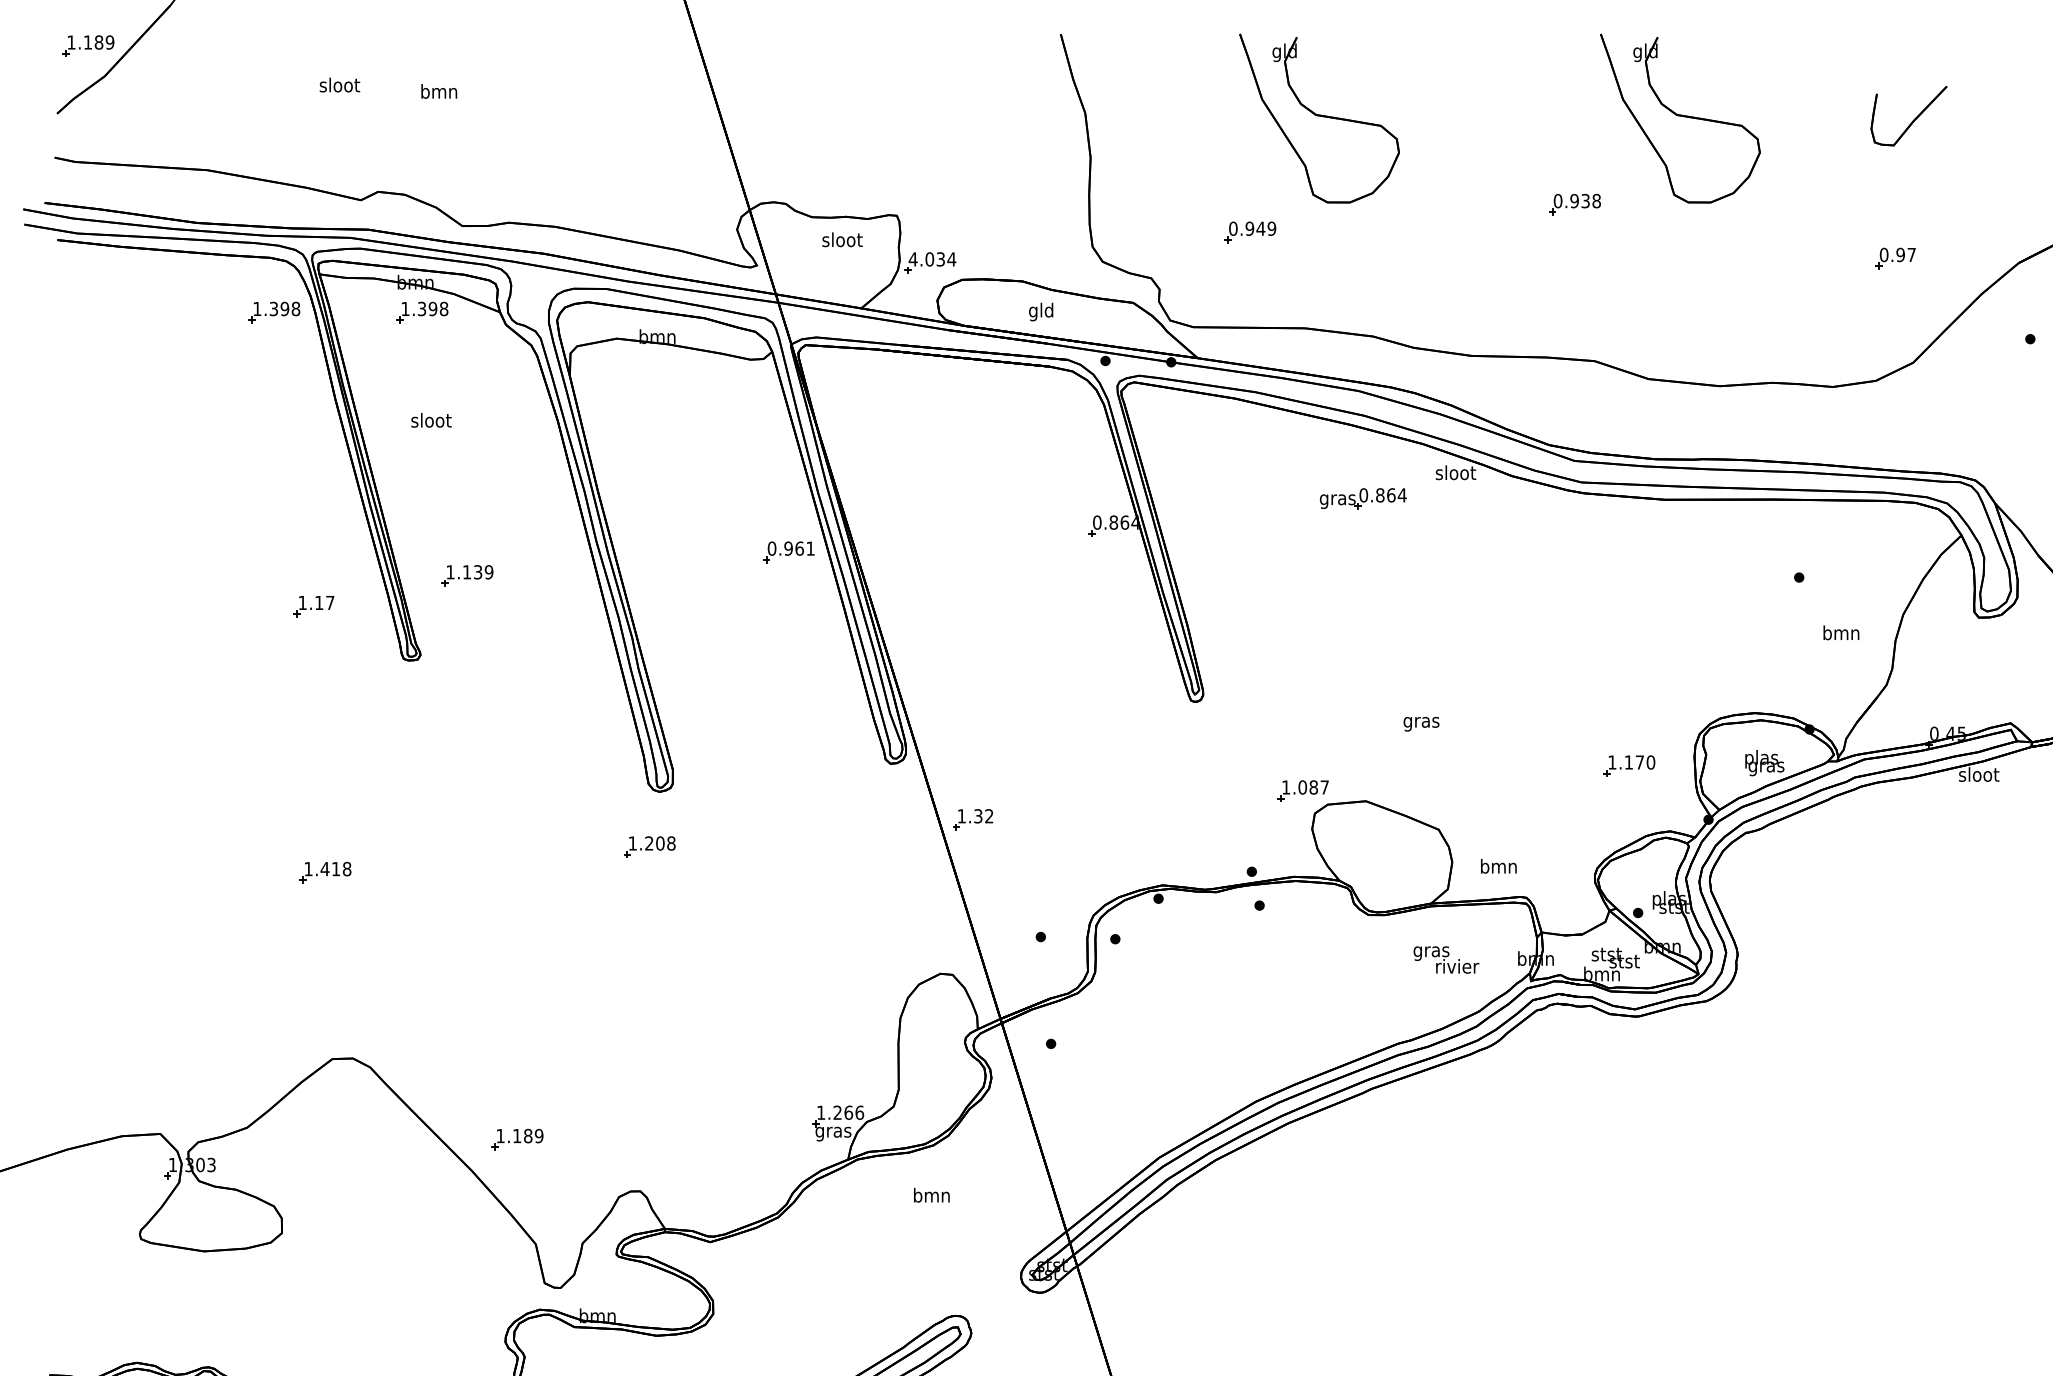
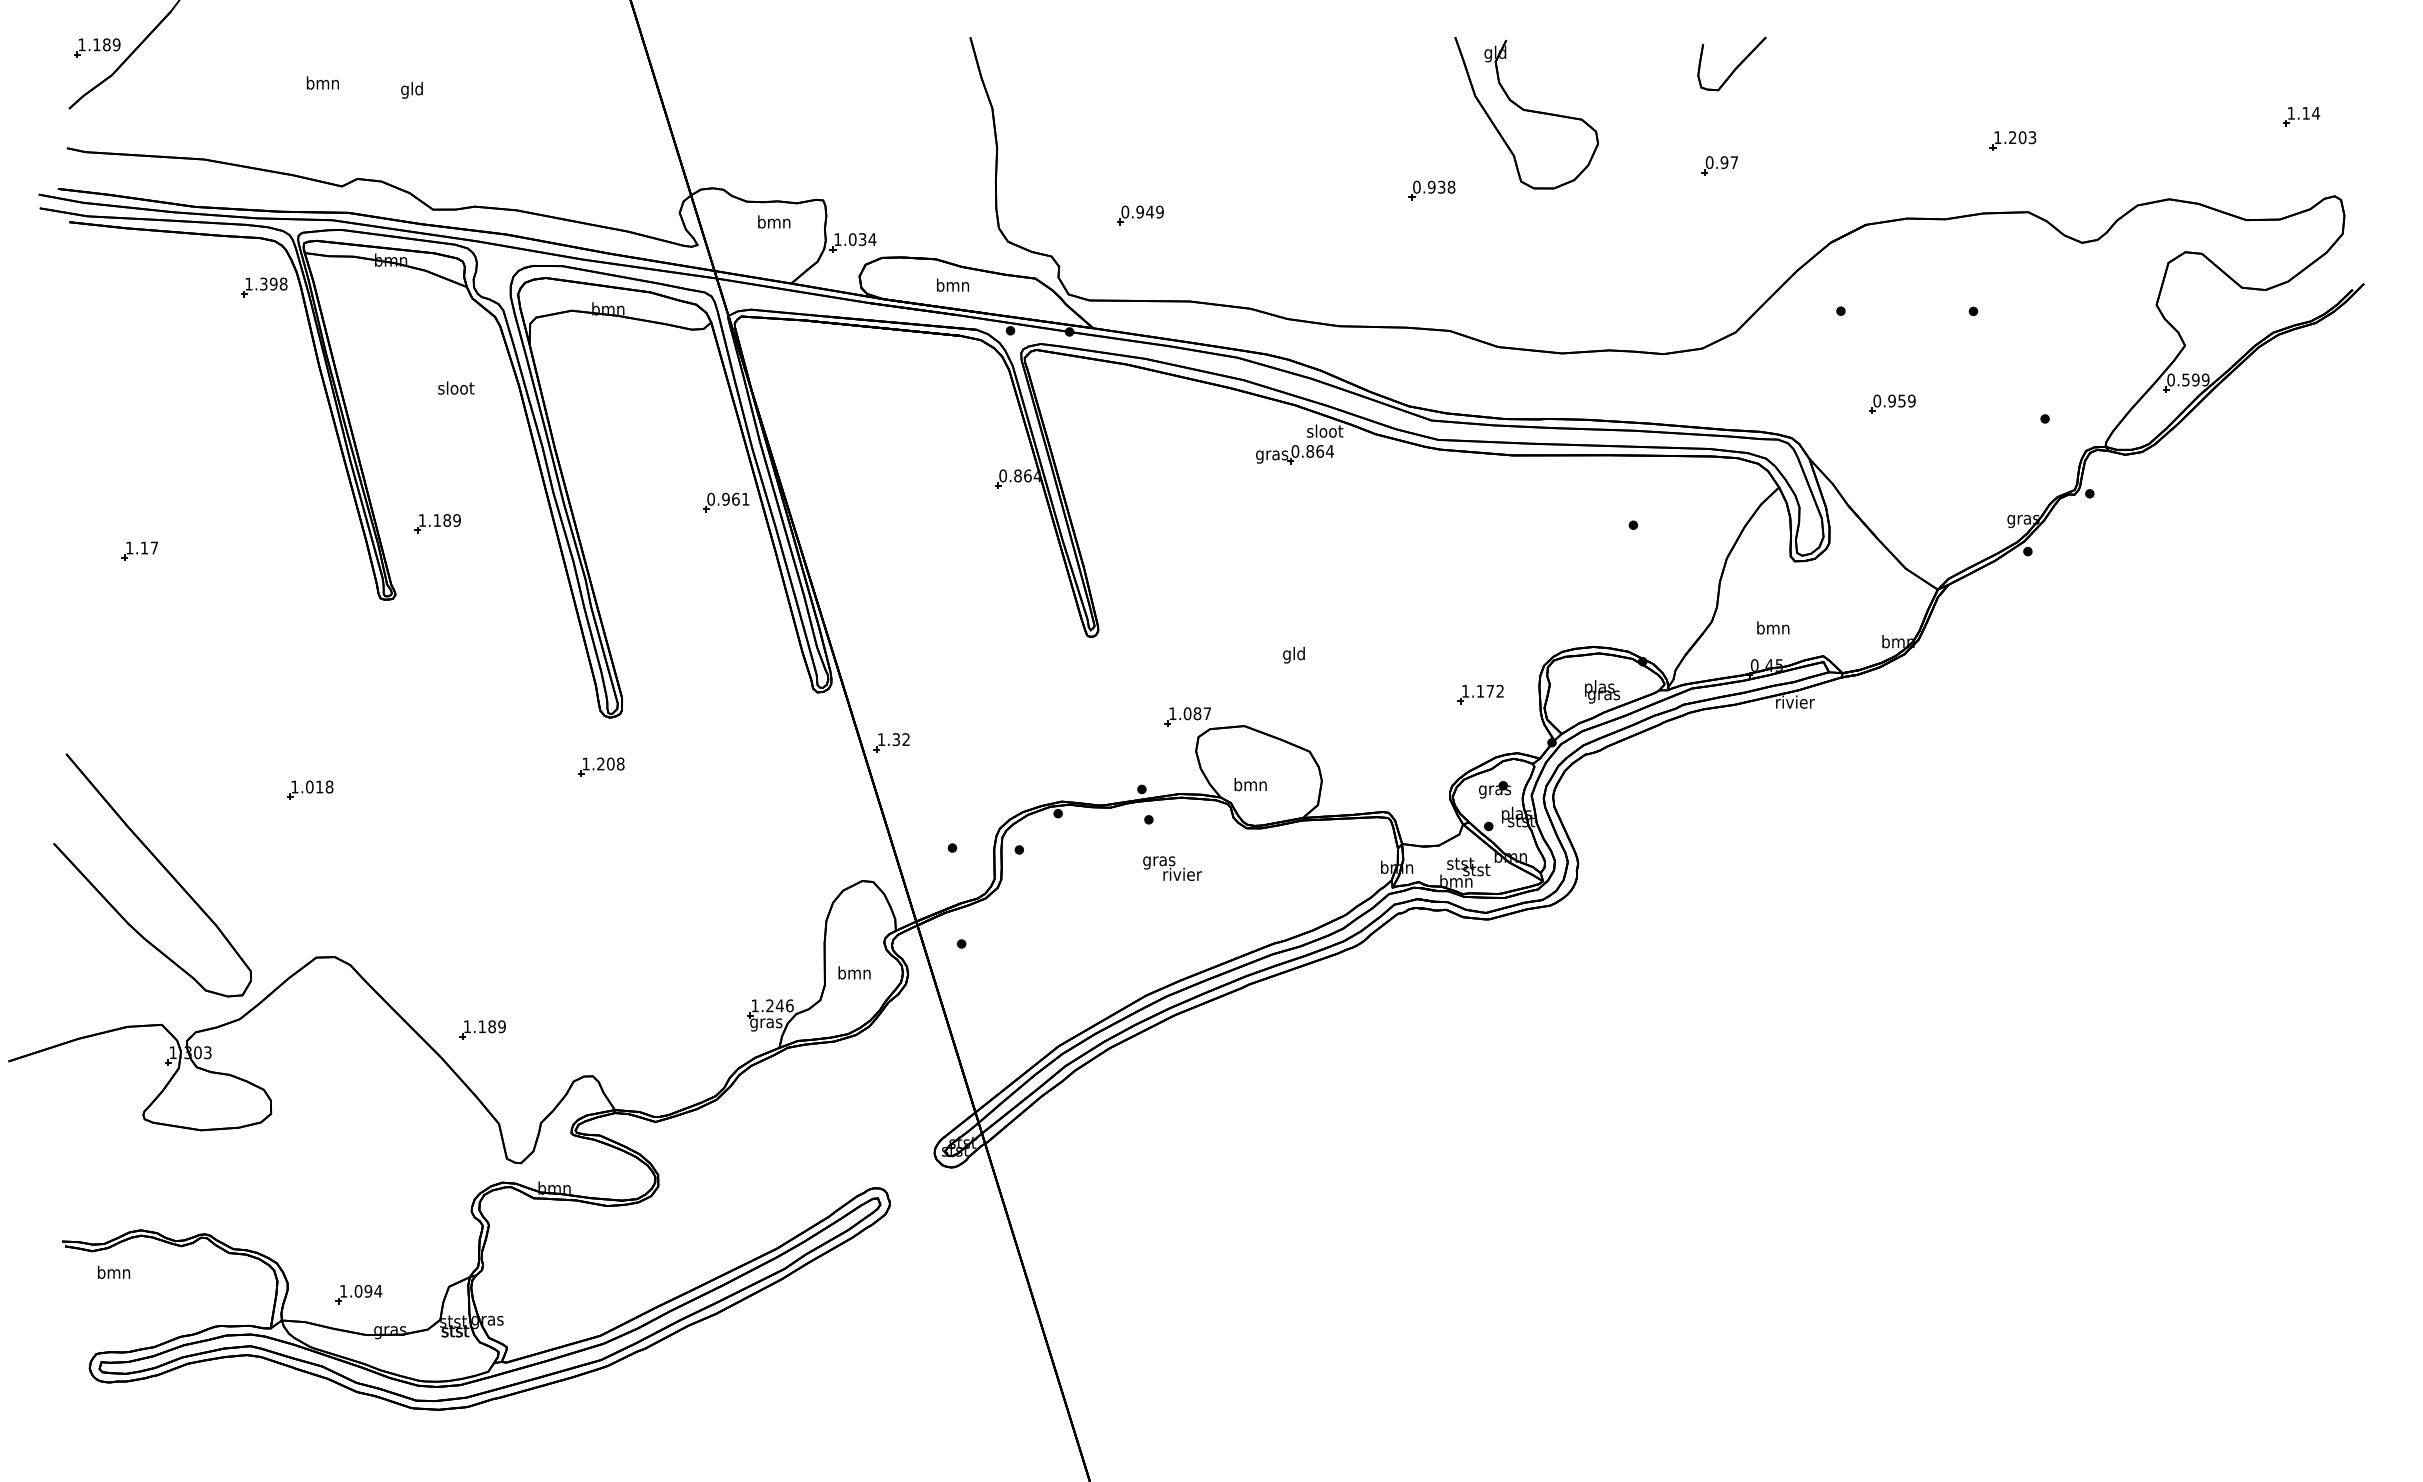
text: (340, 84) -> (323, 82), sloot -> bmn
text: (439, 93) -> (412, 90), bmn -> gld
part: (1908, 115) -> (1731, 63), moved
part: (1319, 118) -> (1202, 113), removed
text: (842, 239) -> (774, 221), sloot -> bmn
part: (1895, 258) -> (1719, 165), moved
text: (912, 259) -> (837, 239), 4.034 -> 1.034
text: (1042, 311) -> (953, 286), gld -> bmn
part: (422, 312) -> (397, 287), removed
text: (431, 419) -> (456, 387), moved
part: (1363, 498) -> (1295, 454), moved
text: (477, 572) -> (446, 520), 1.139 -> 1.189
part: (313, 605) -> (139, 550), moved
text: (1841, 632) -> (1773, 627), moved
text: (1421, 722) -> (1294, 655), gras -> gld
text: (1651, 762) -> (1500, 691), 1.170 -> 1.172
text: (1979, 773) -> (1795, 701), sloot -> rivier
text: (1498, 866) -> (1250, 784), moved
text: (324, 868) -> (309, 786), 1.418 -> 1.018
part: (1645, 871) -> (1495, 789), added
part: (161, 958) -> (162, 867), added
text: (1446, 959) -> (1172, 868), moved
text: (848, 1112) -> (779, 1005), 1.266 -> 1.246
text: (931, 1194) -> (854, 972), moved

